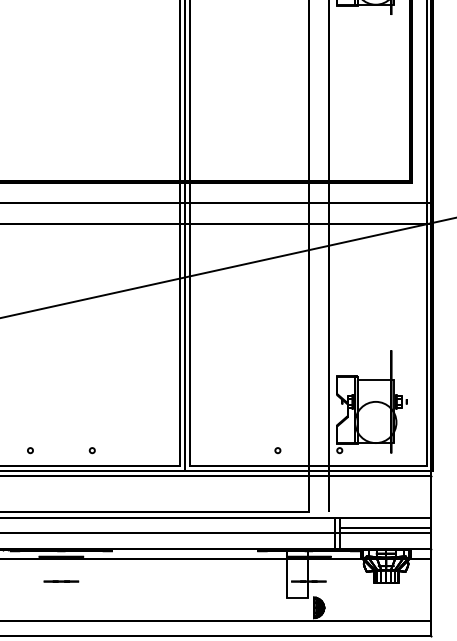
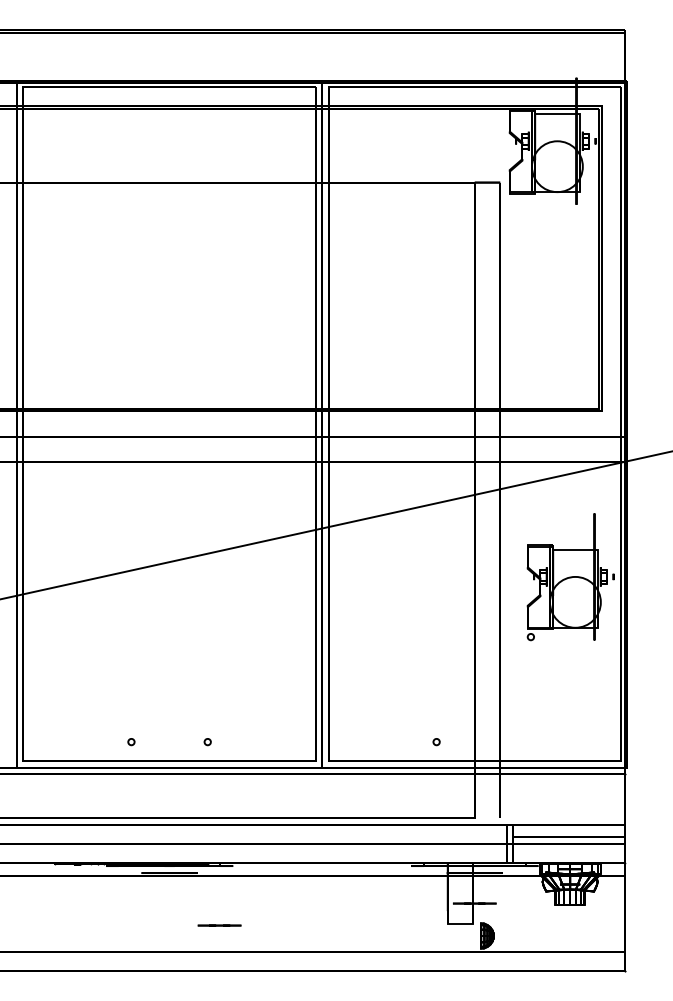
part: (371, 402) -> (570, 577), moved
line: (61, 581) -> (219, 925), moved

